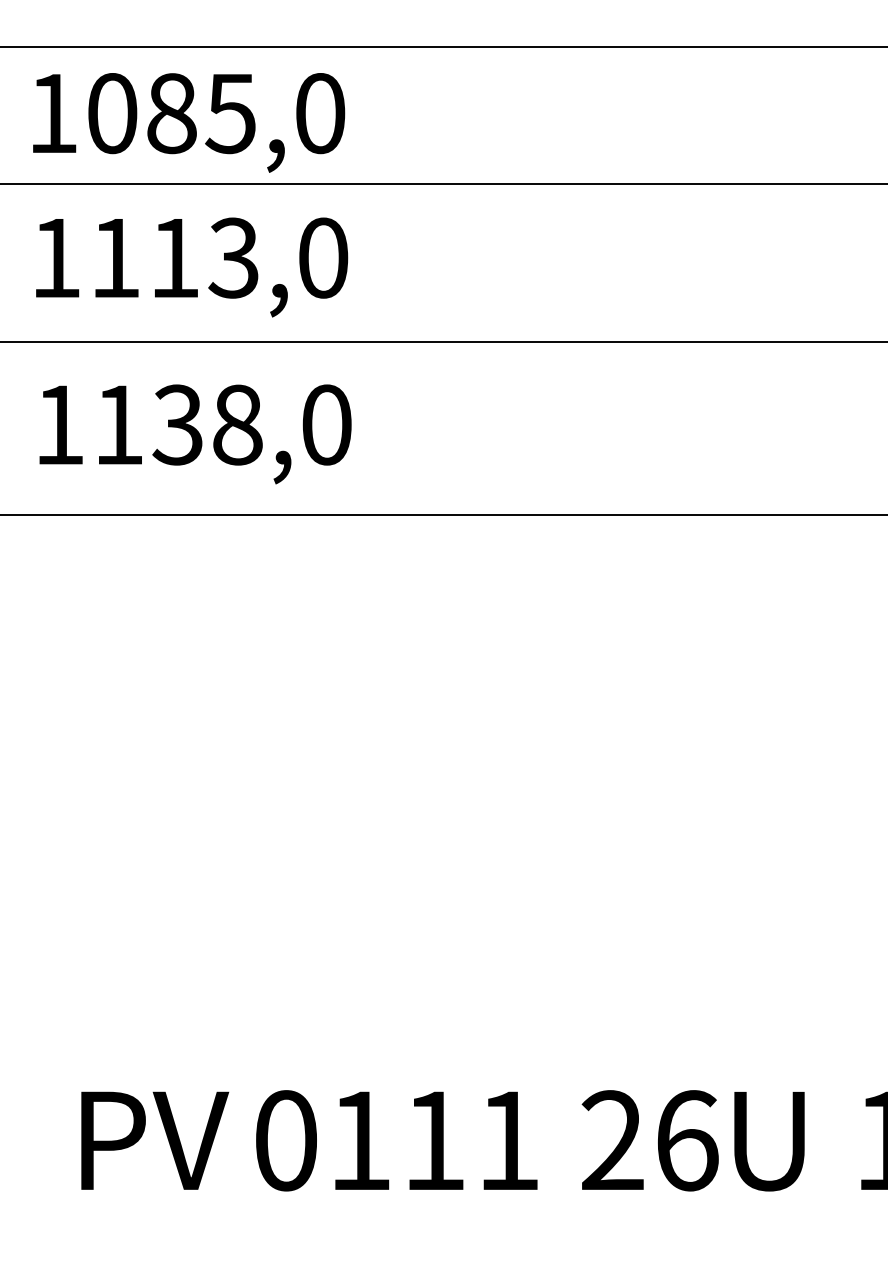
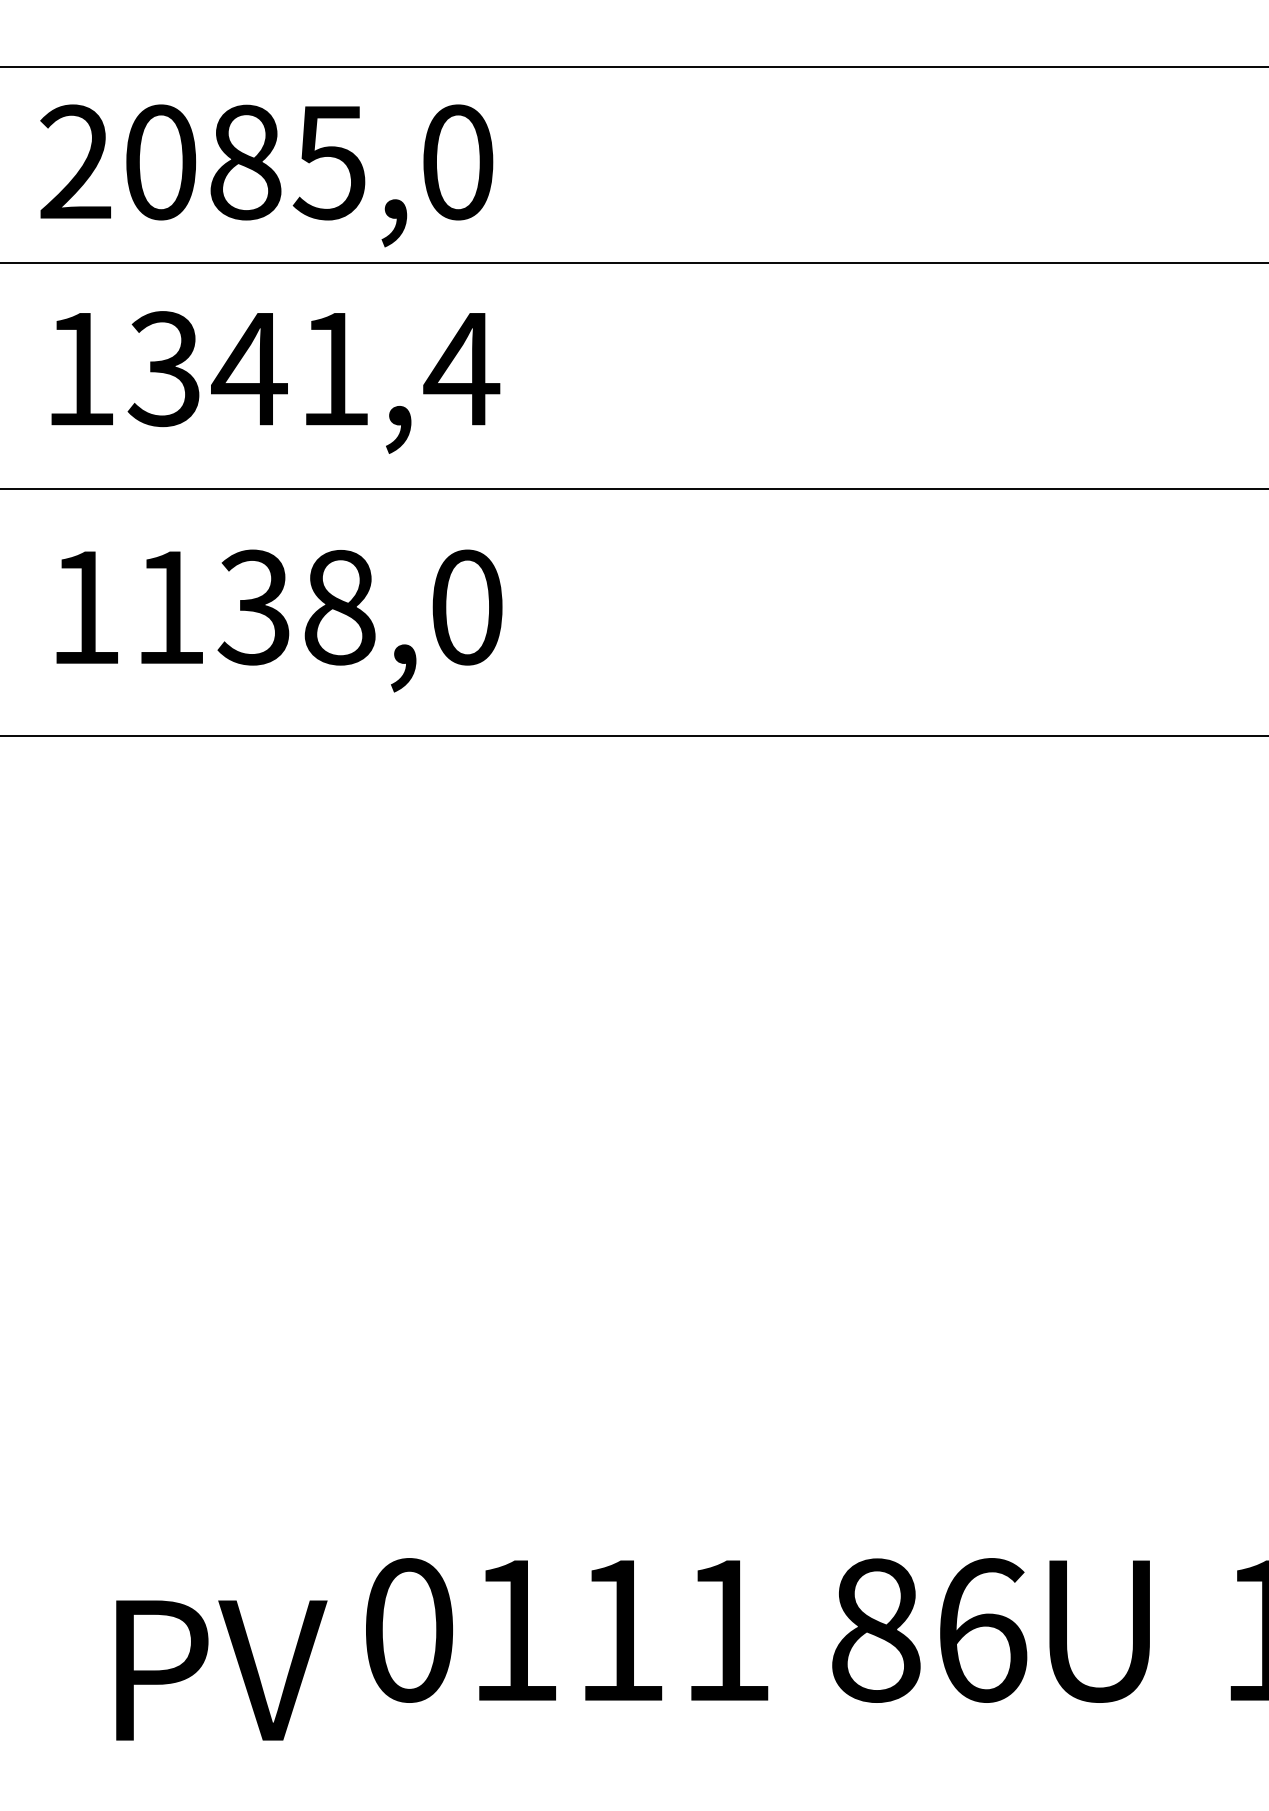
text: (52, 112) -> (75, 160), 1085,0 -> 2085,0
text: (219, 257) -> (313, 368), 1113,0 -> 1341,4
text: (155, 1140) -> (222, 1670), moved
text: (612, 1140) -> (875, 1630), 26 -> 86

